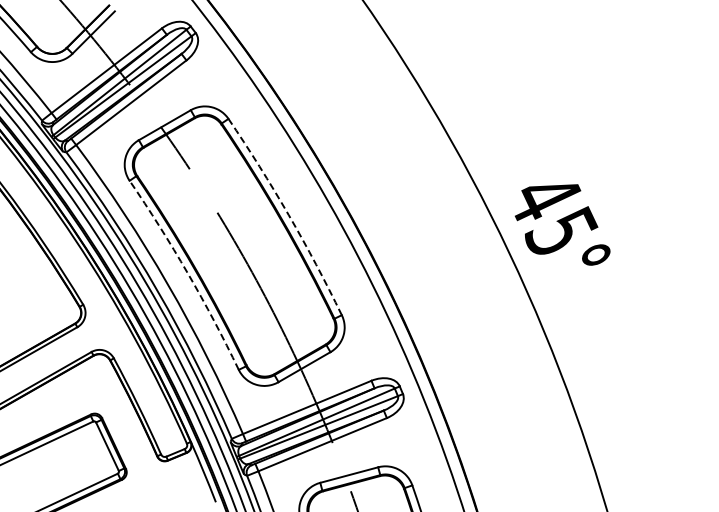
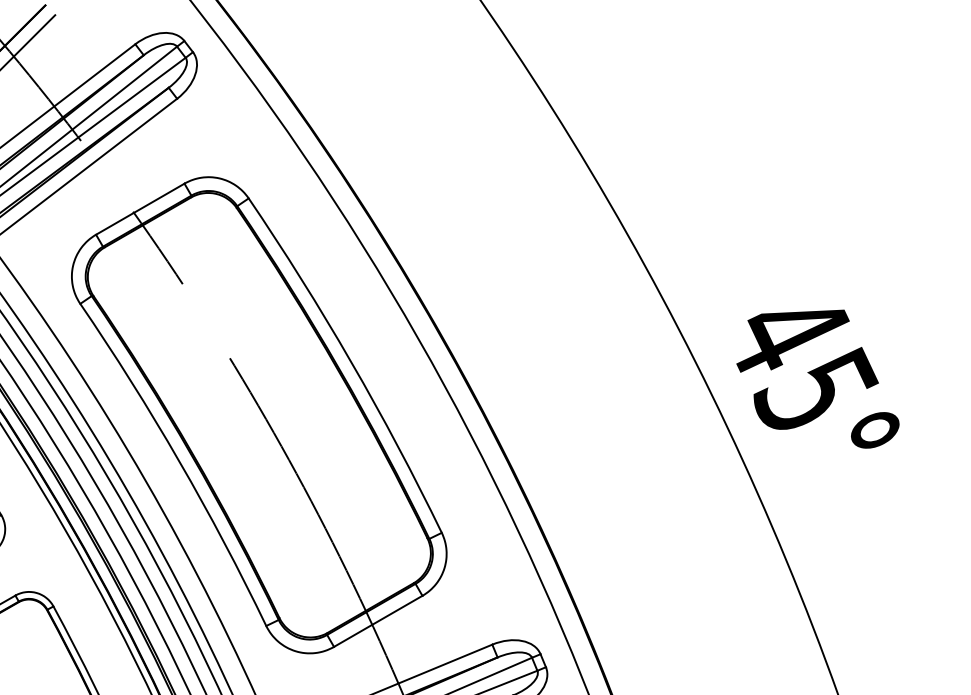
arc: (288, 215) -> (350, 363), dashed -> solid
arc: (187, 273) -> (178, 461), dashed -> solid

